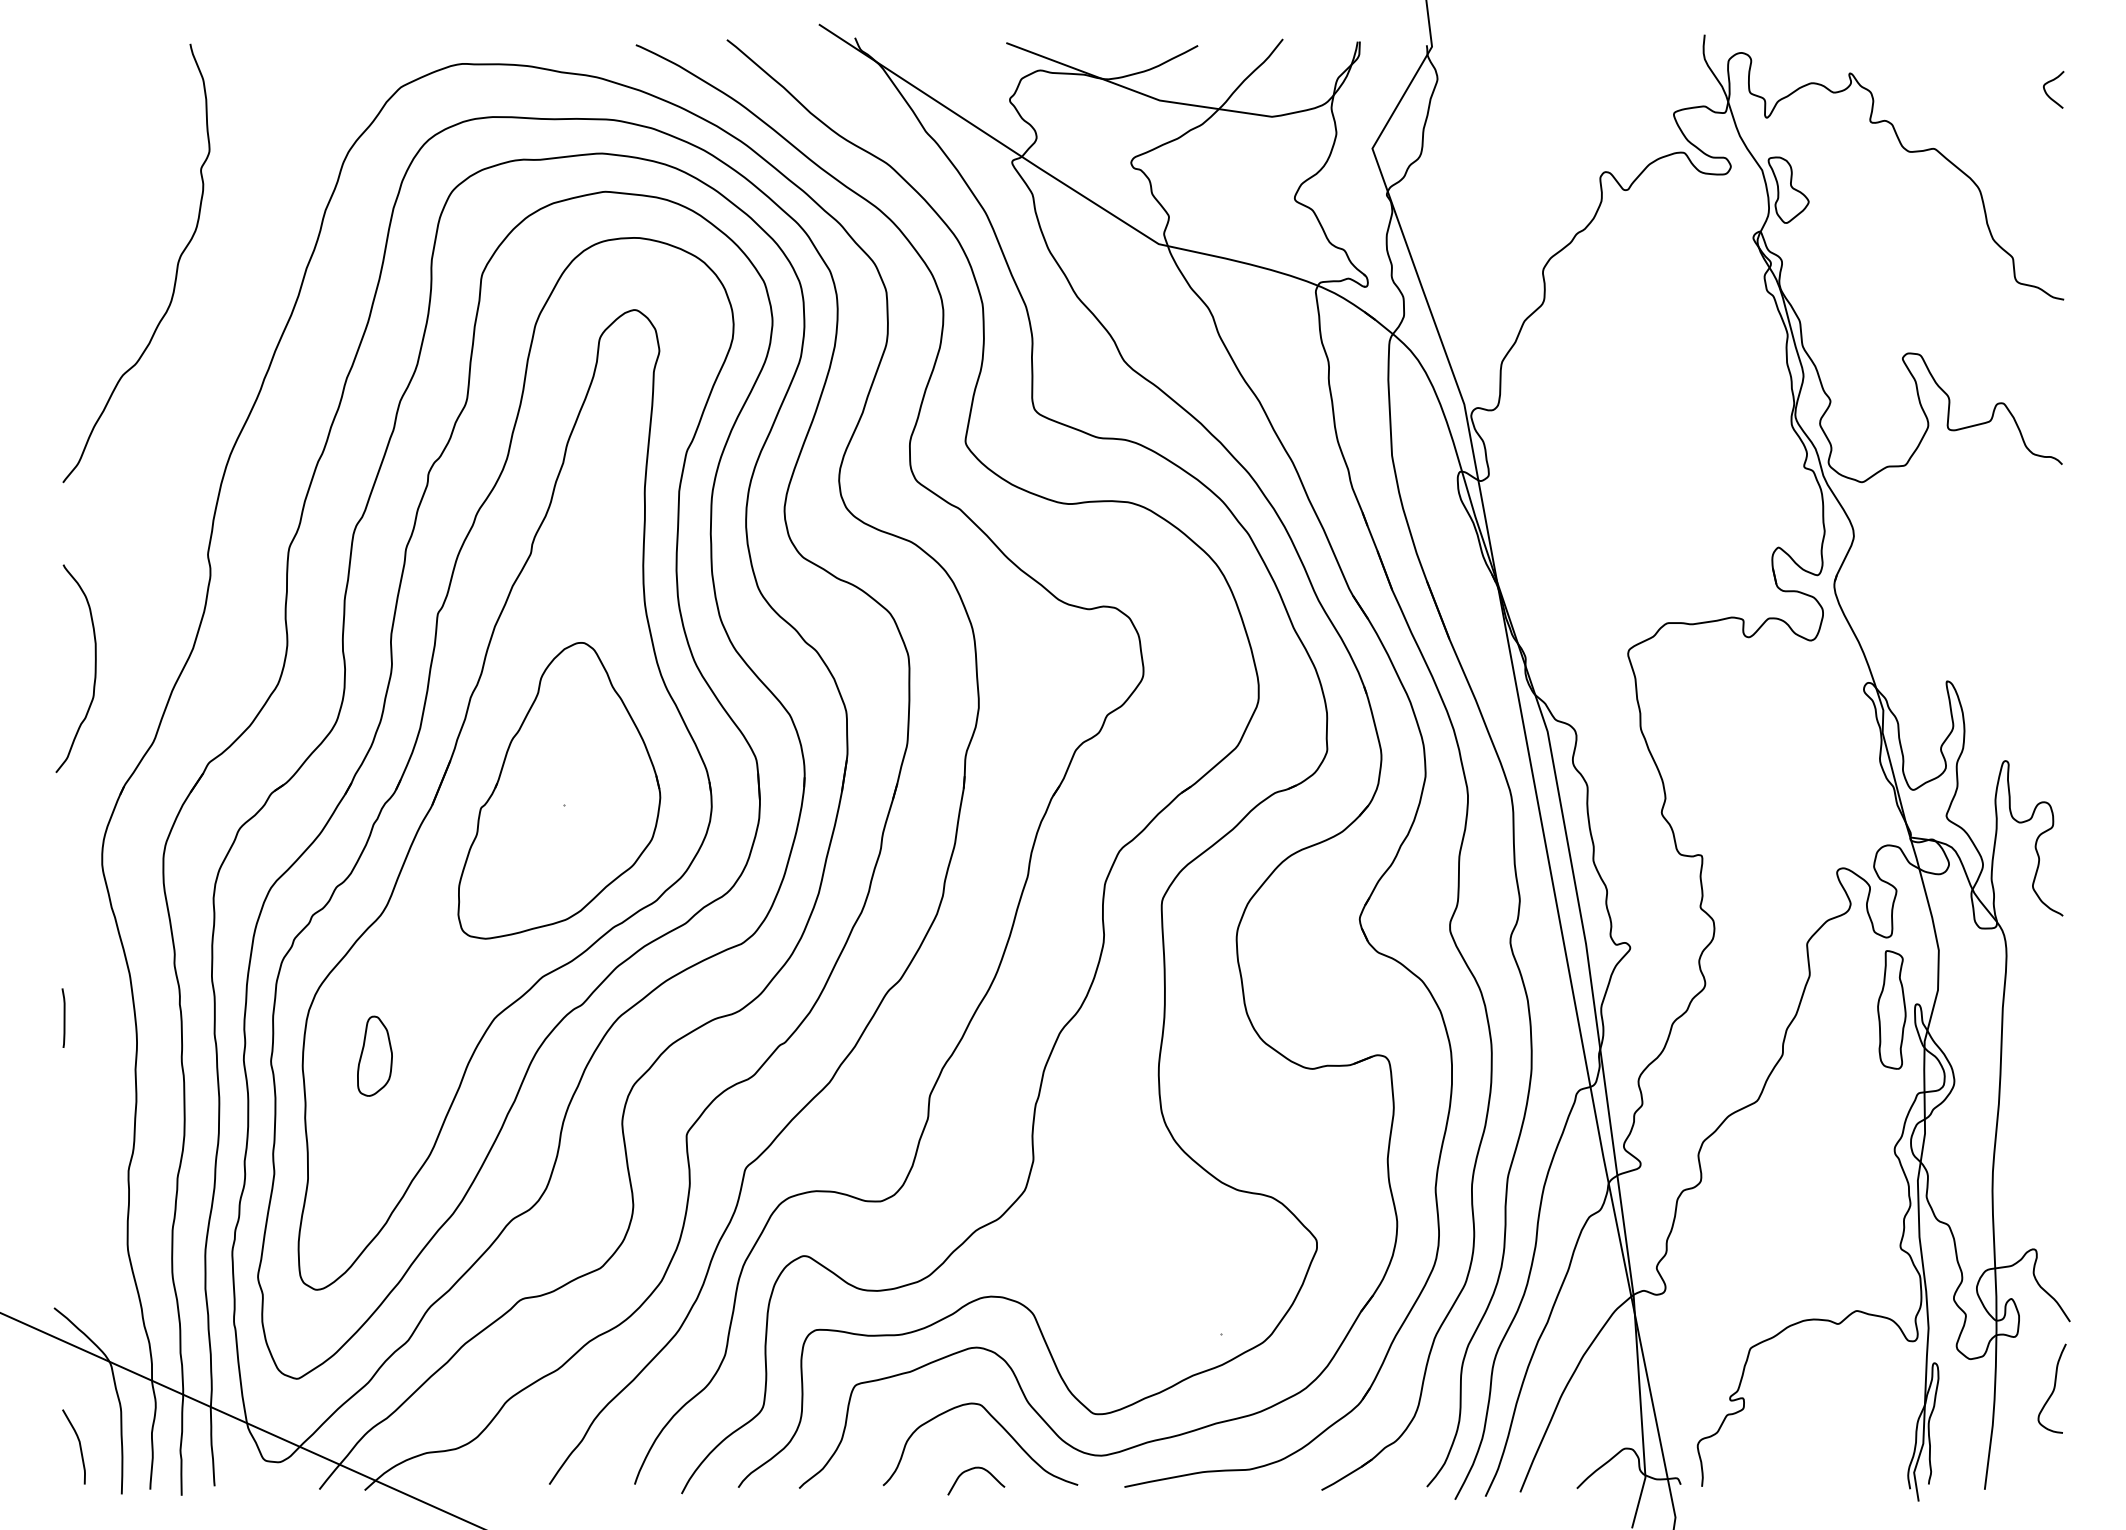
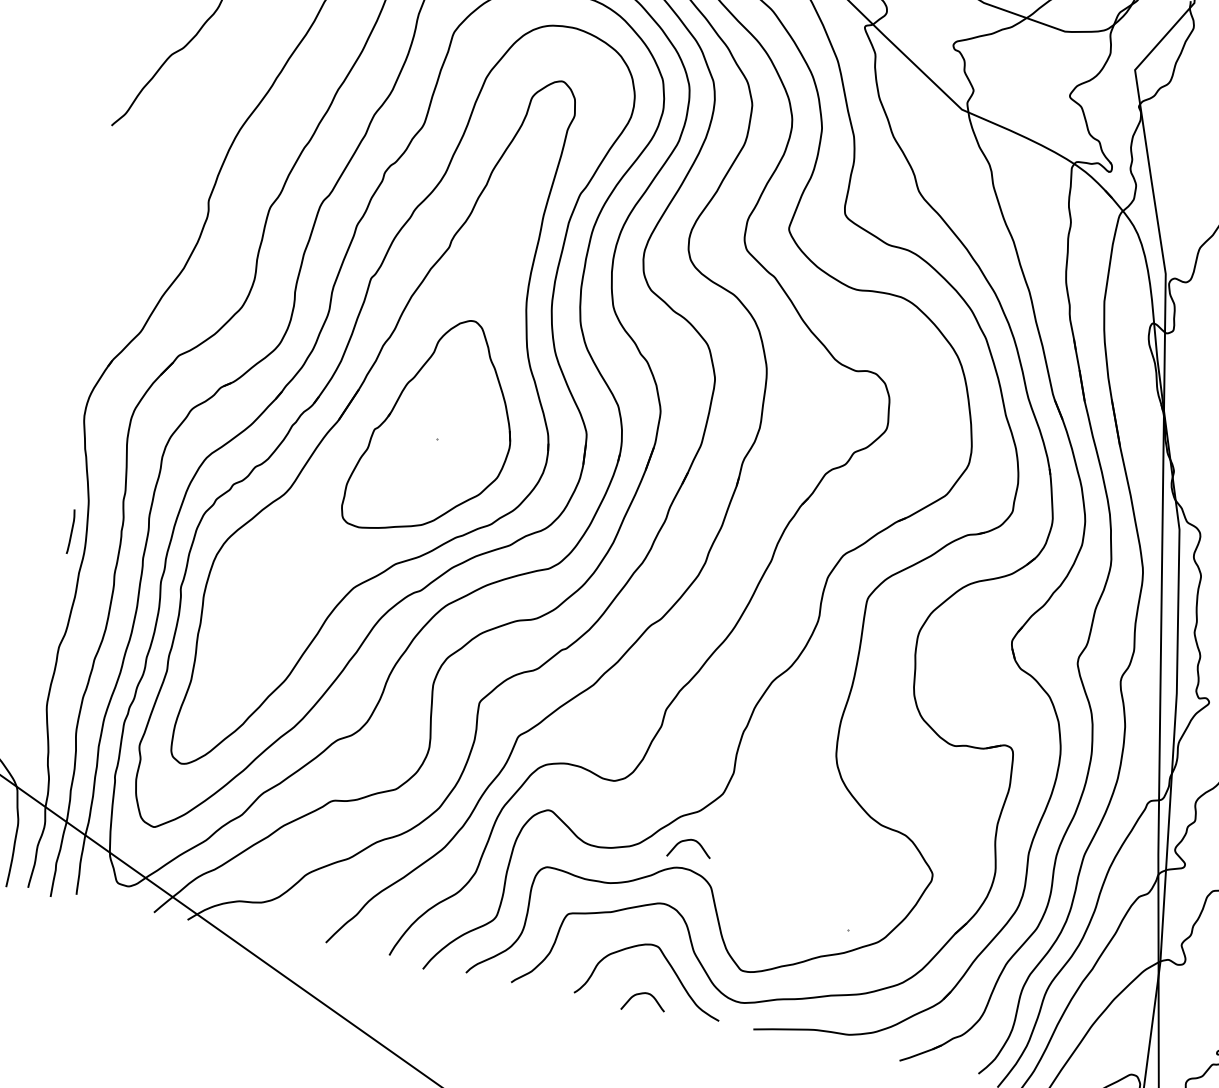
curve: (94, 668) -> (107, 268), removed
curve: (63, 1017) -> (71, 531), moved
part: (374, 1055) -> (258, 597), removed
curve: (993, 1259) -> (689, 840), added

